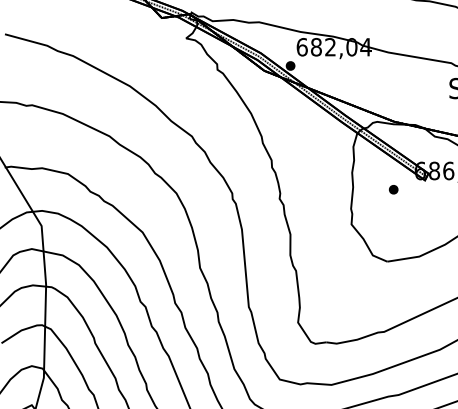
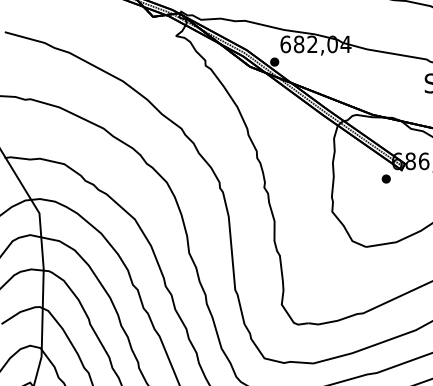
part: (393, 189) -> (386, 178), moved

